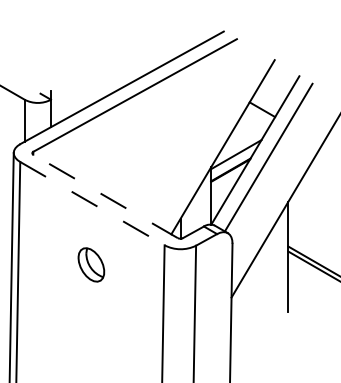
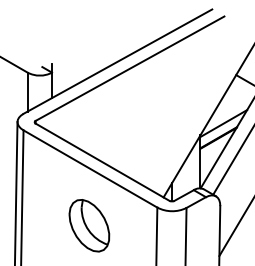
line: (105, 196) -> (102, 162), dashed -> solid
line: (92, 203) -> (90, 168), dashed -> solid
part: (91, 264) -> (89, 225), size x1.67

